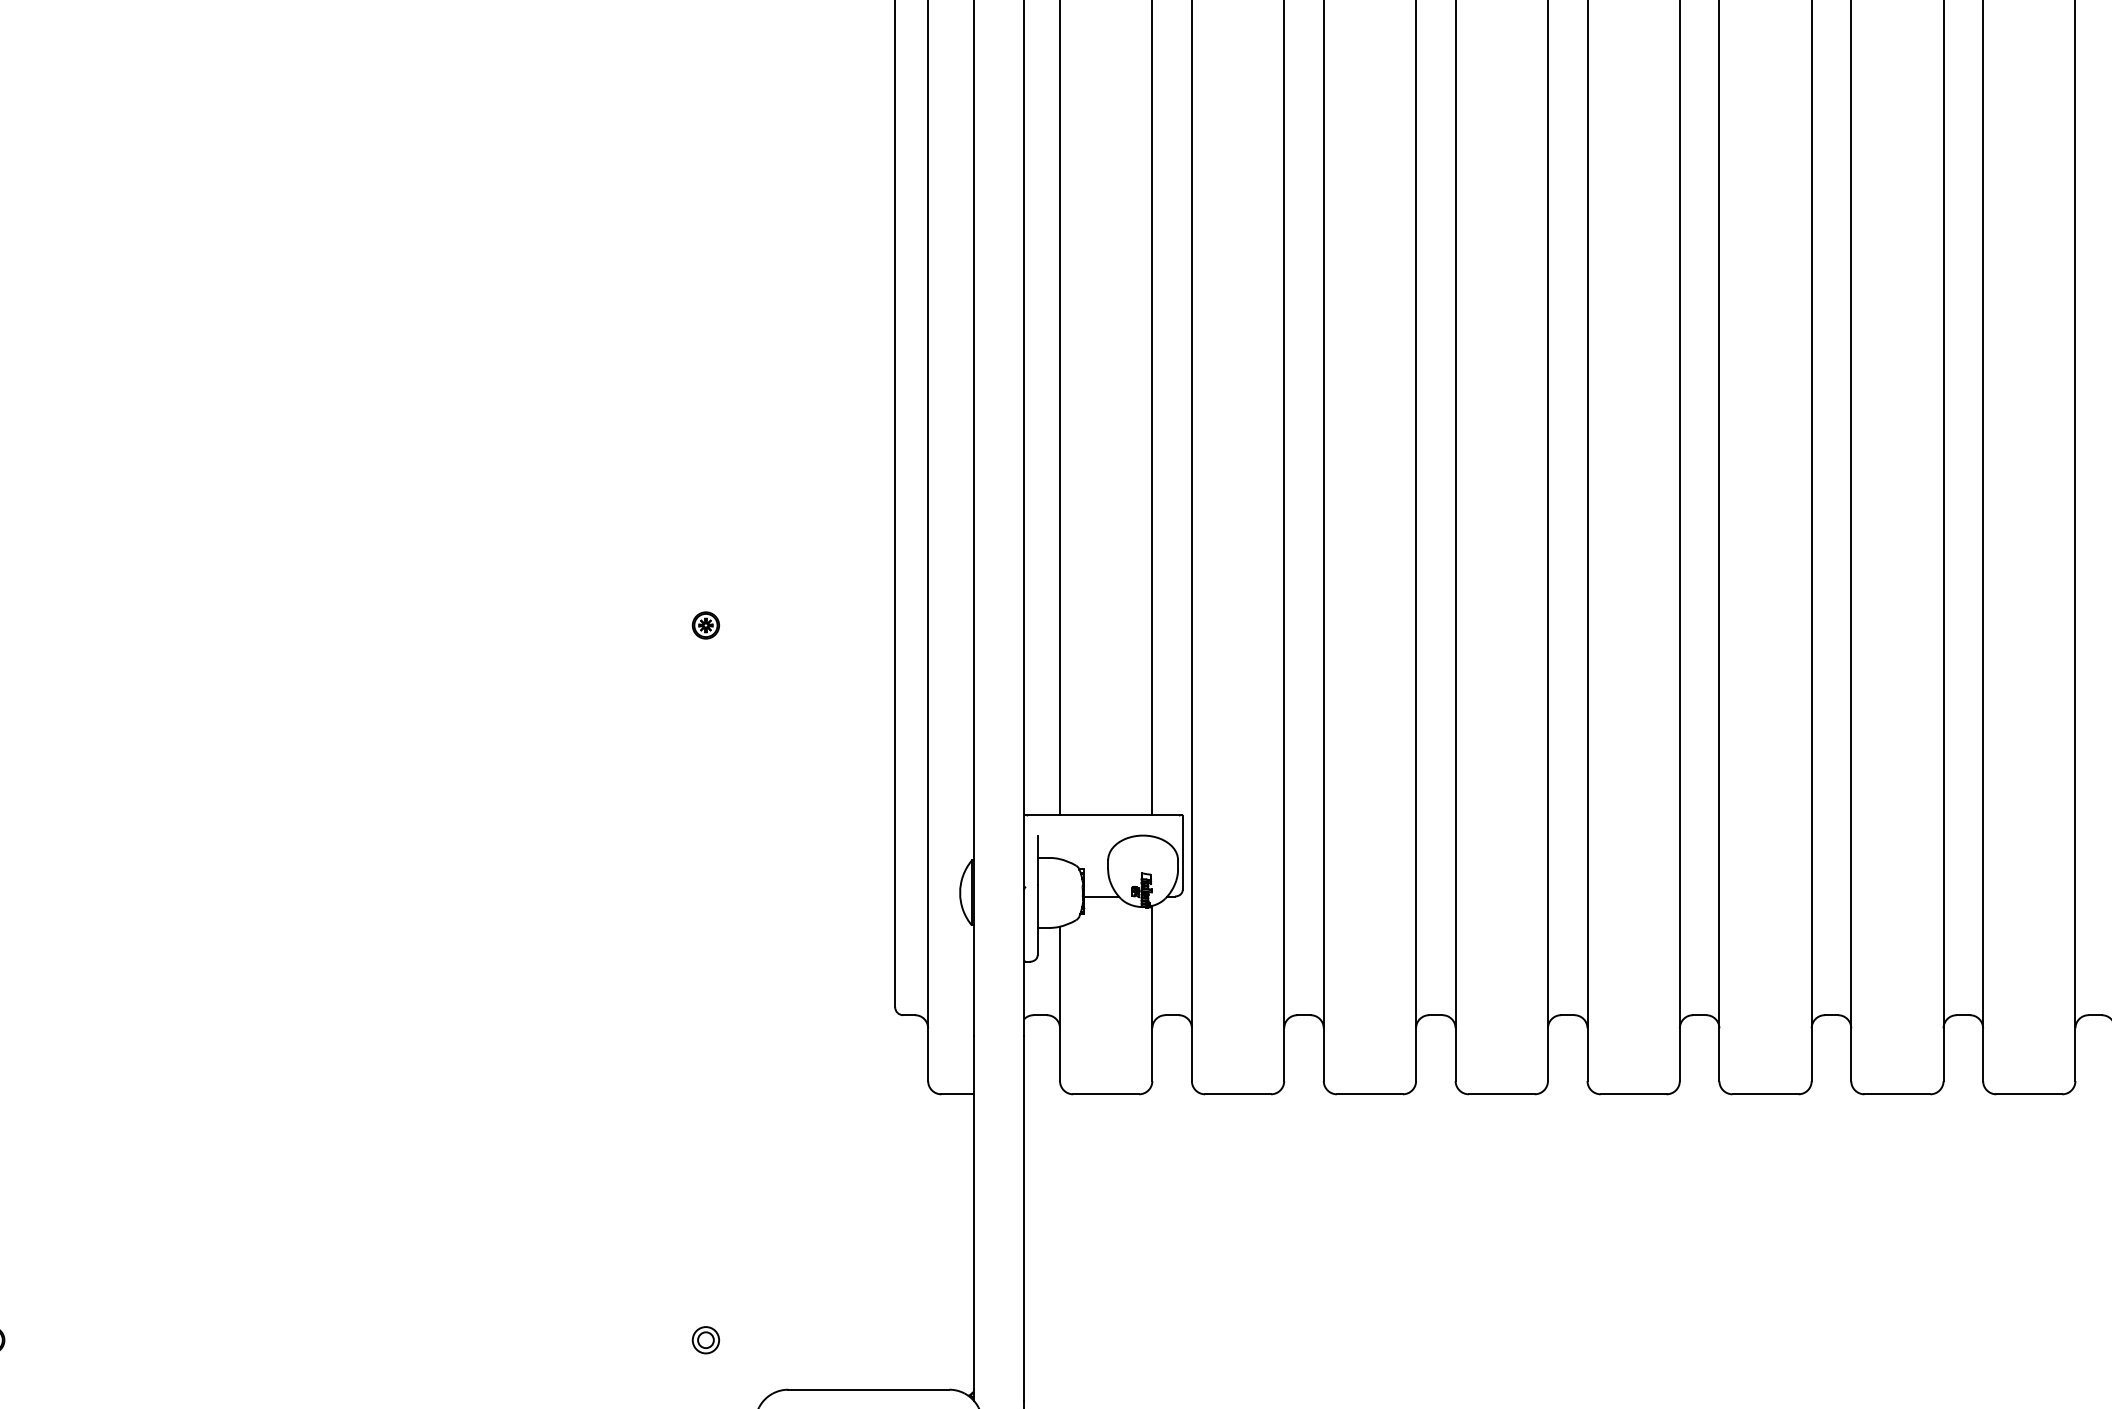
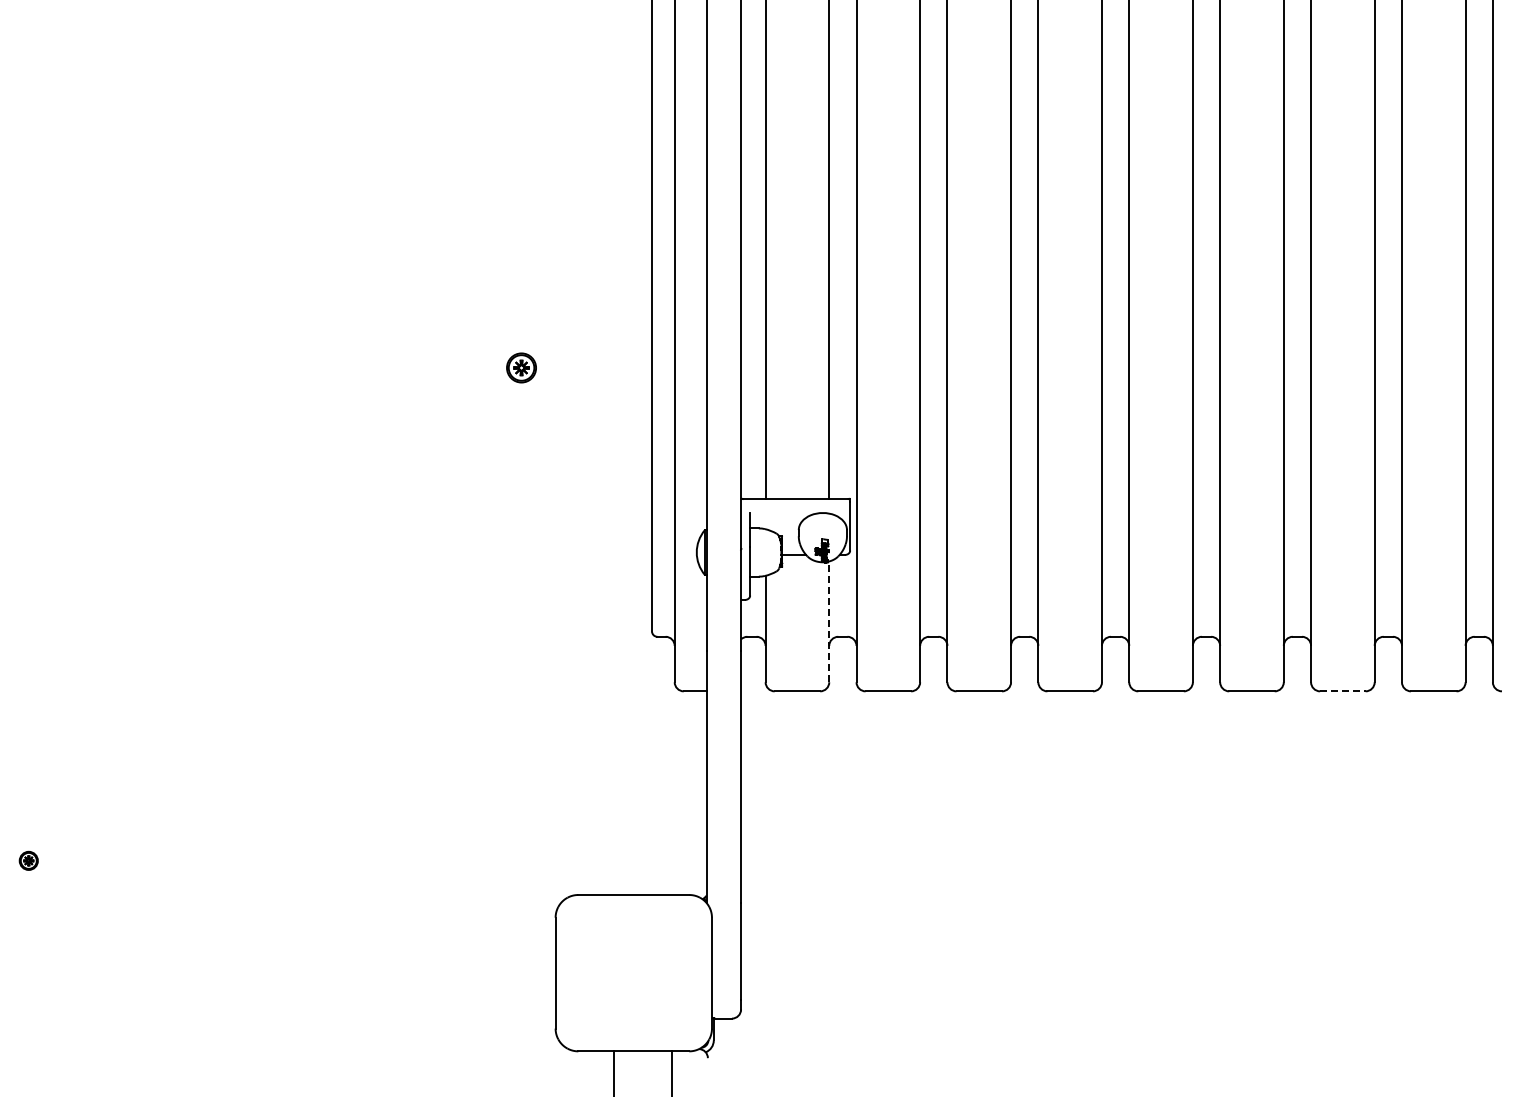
part: (705, 625) -> (521, 368), size x1.6
line: (1152, 992) -> (829, 621), solid -> dashed
line: (1896, 1094) -> (1342, 691), solid -> dashed
part: (705, 1339) -> (521, 860), removed

